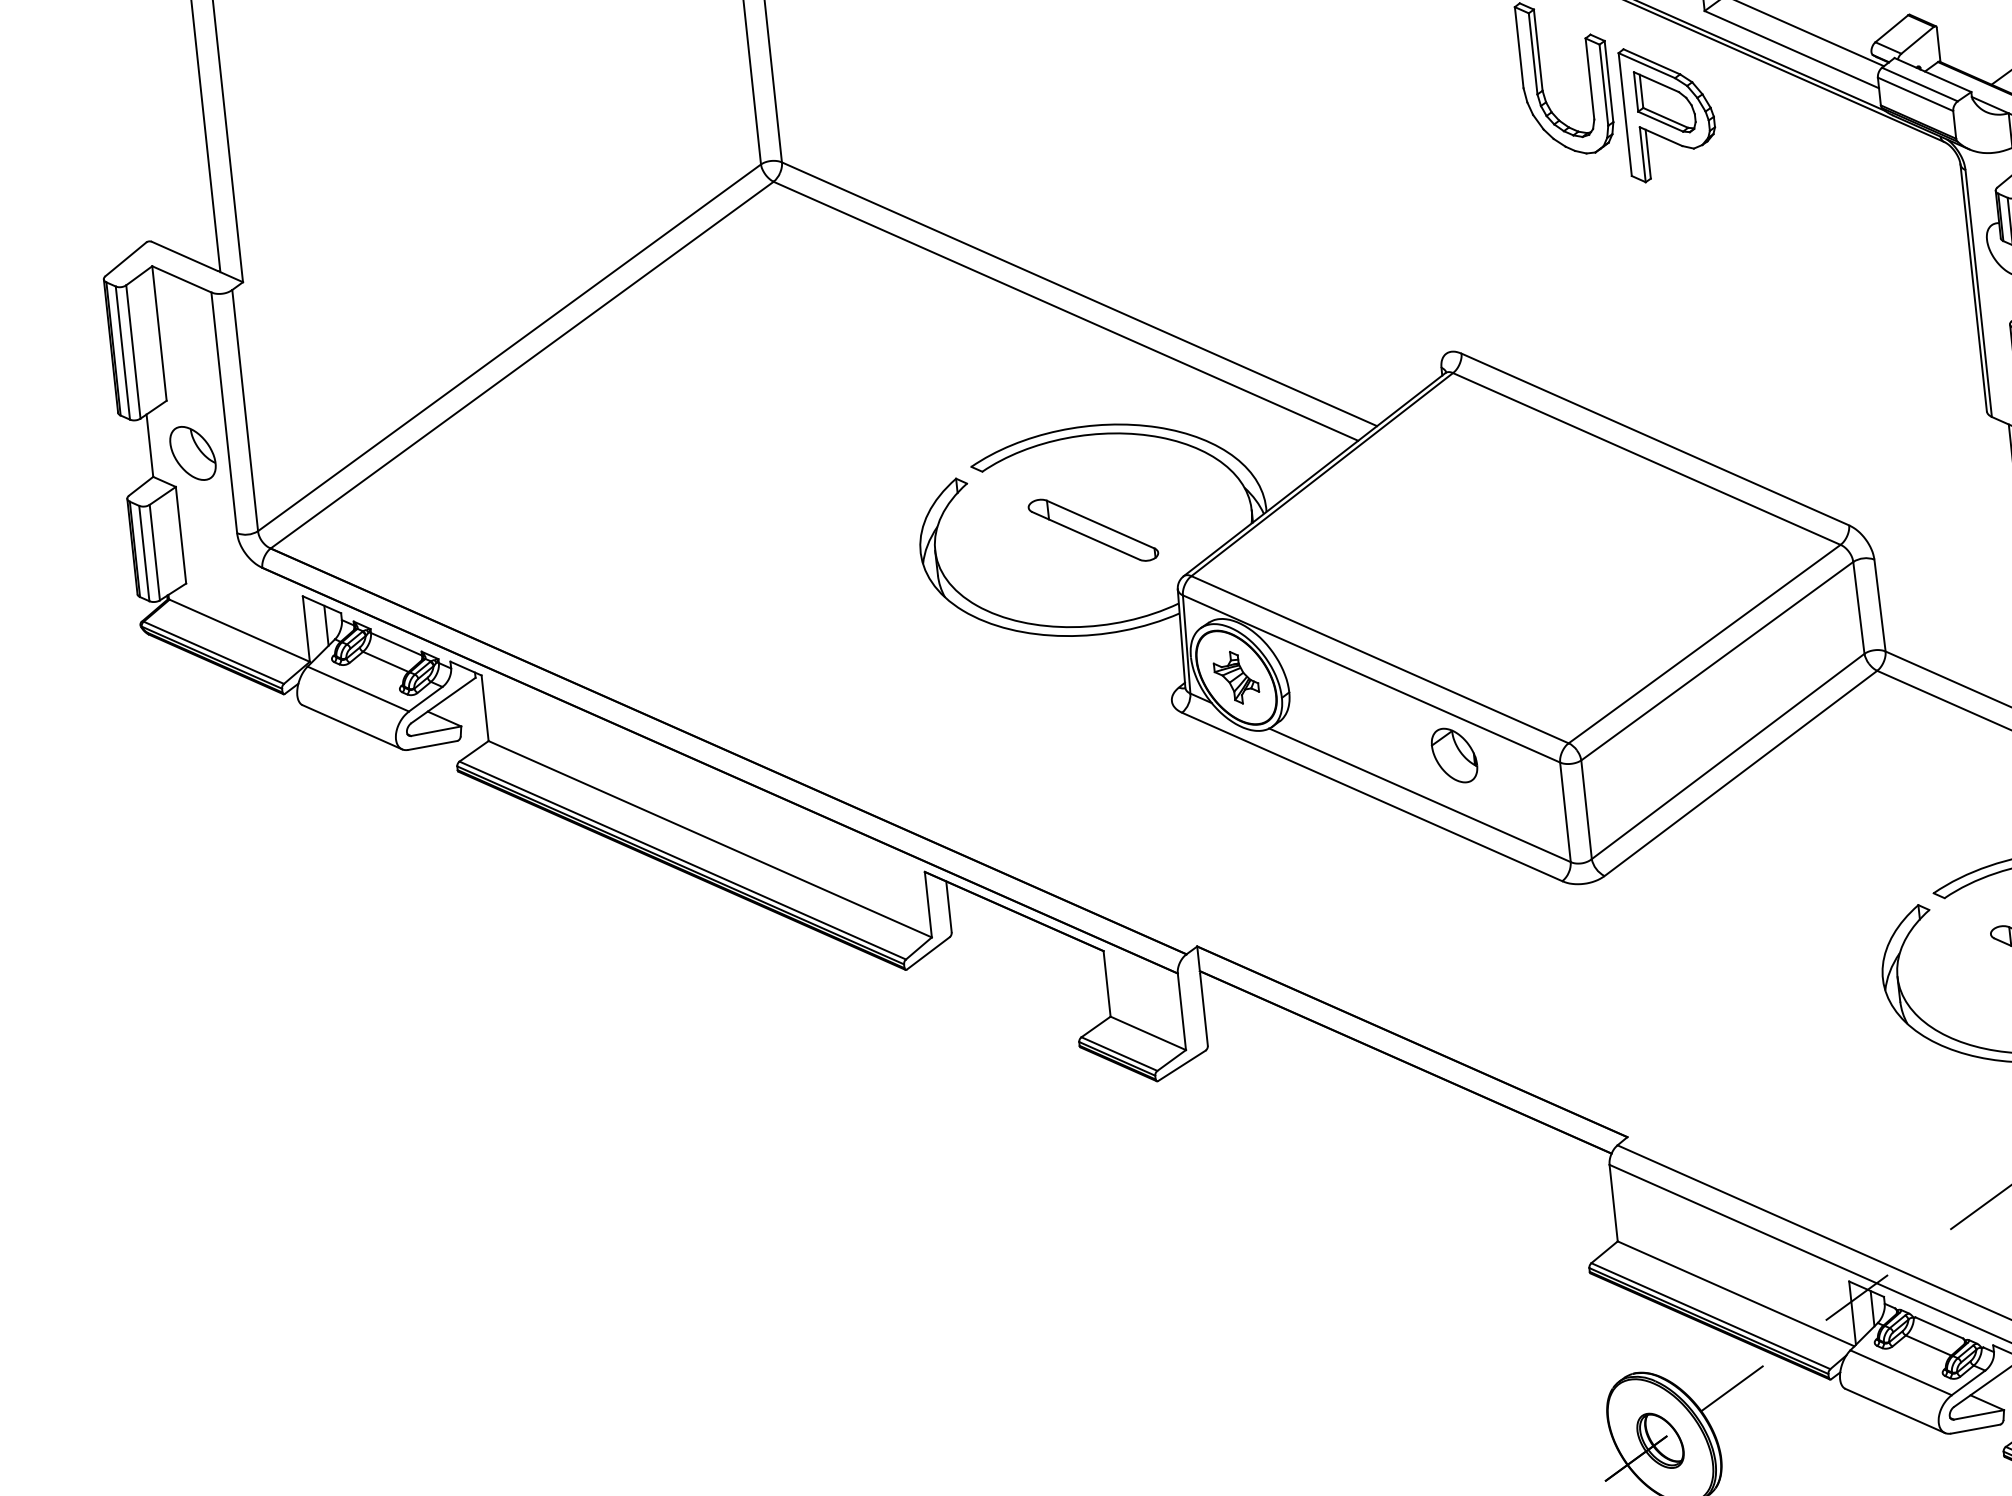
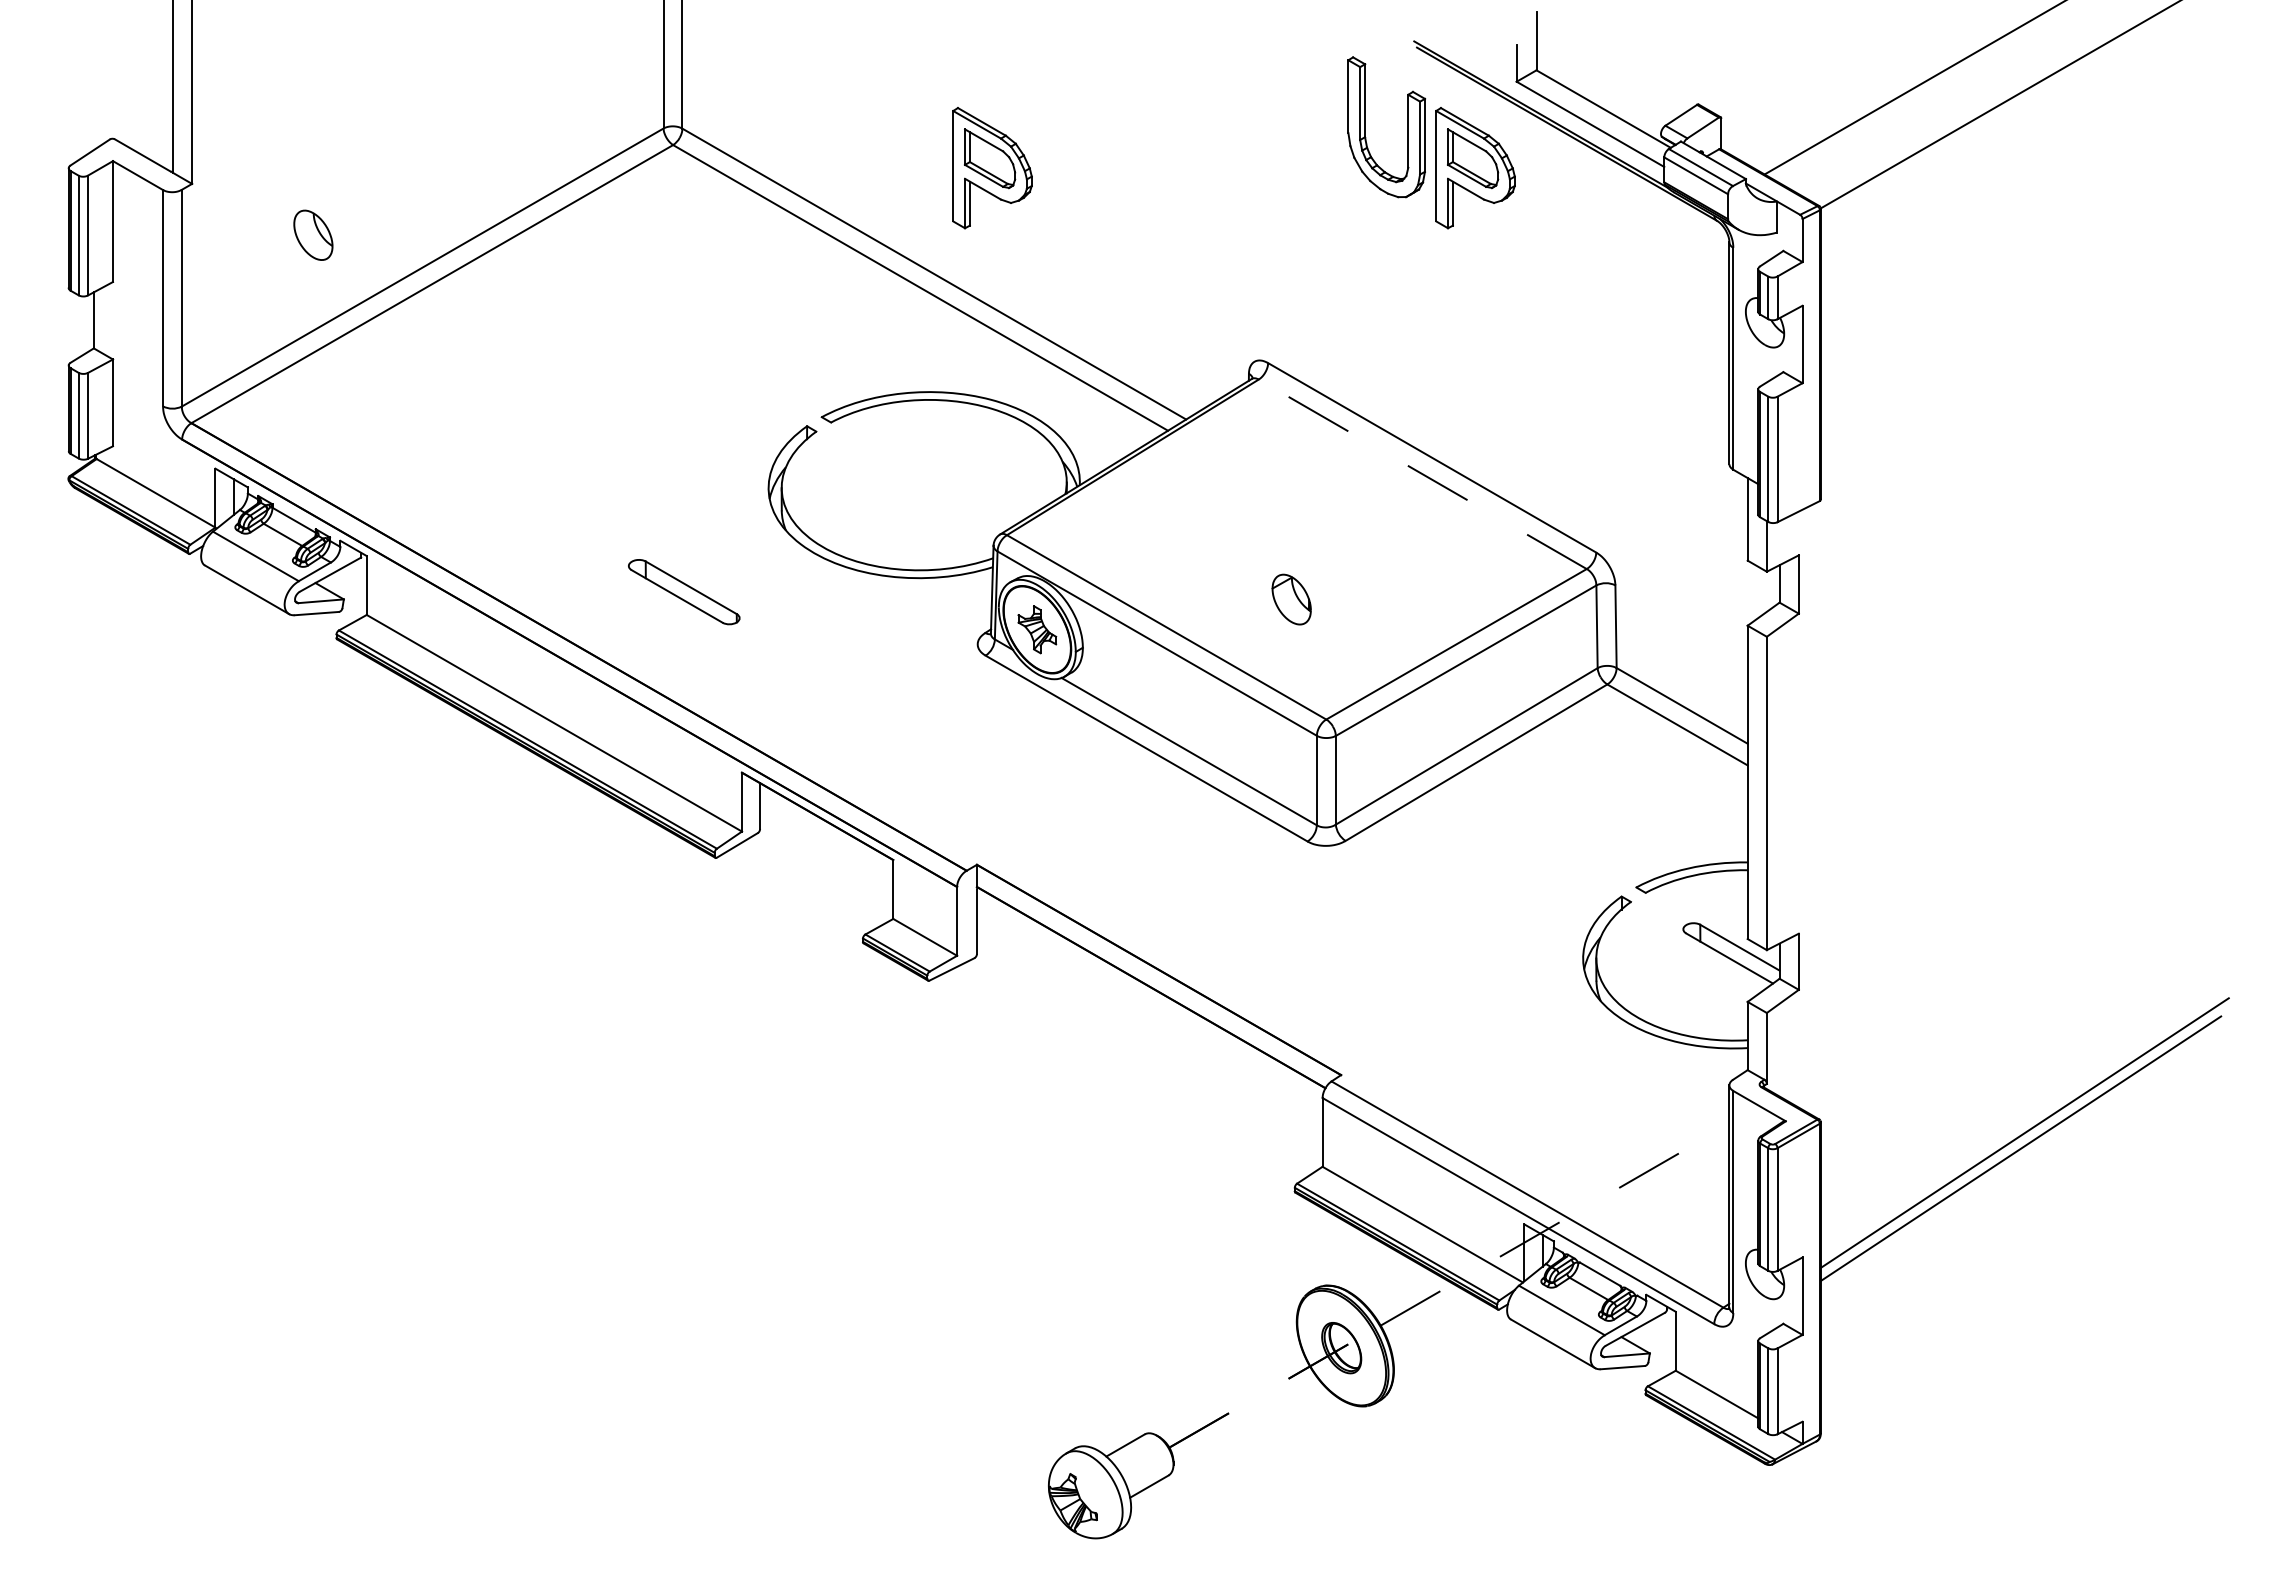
part: (1131, 169) -> (992, 168), added
part: (193, 452) -> (313, 234), moved
line: (1646, 459) -> (1422, 474), solid -> dashed
part: (1093, 530) -> (684, 592), moved
part: (1454, 755) -> (1291, 599), moved

